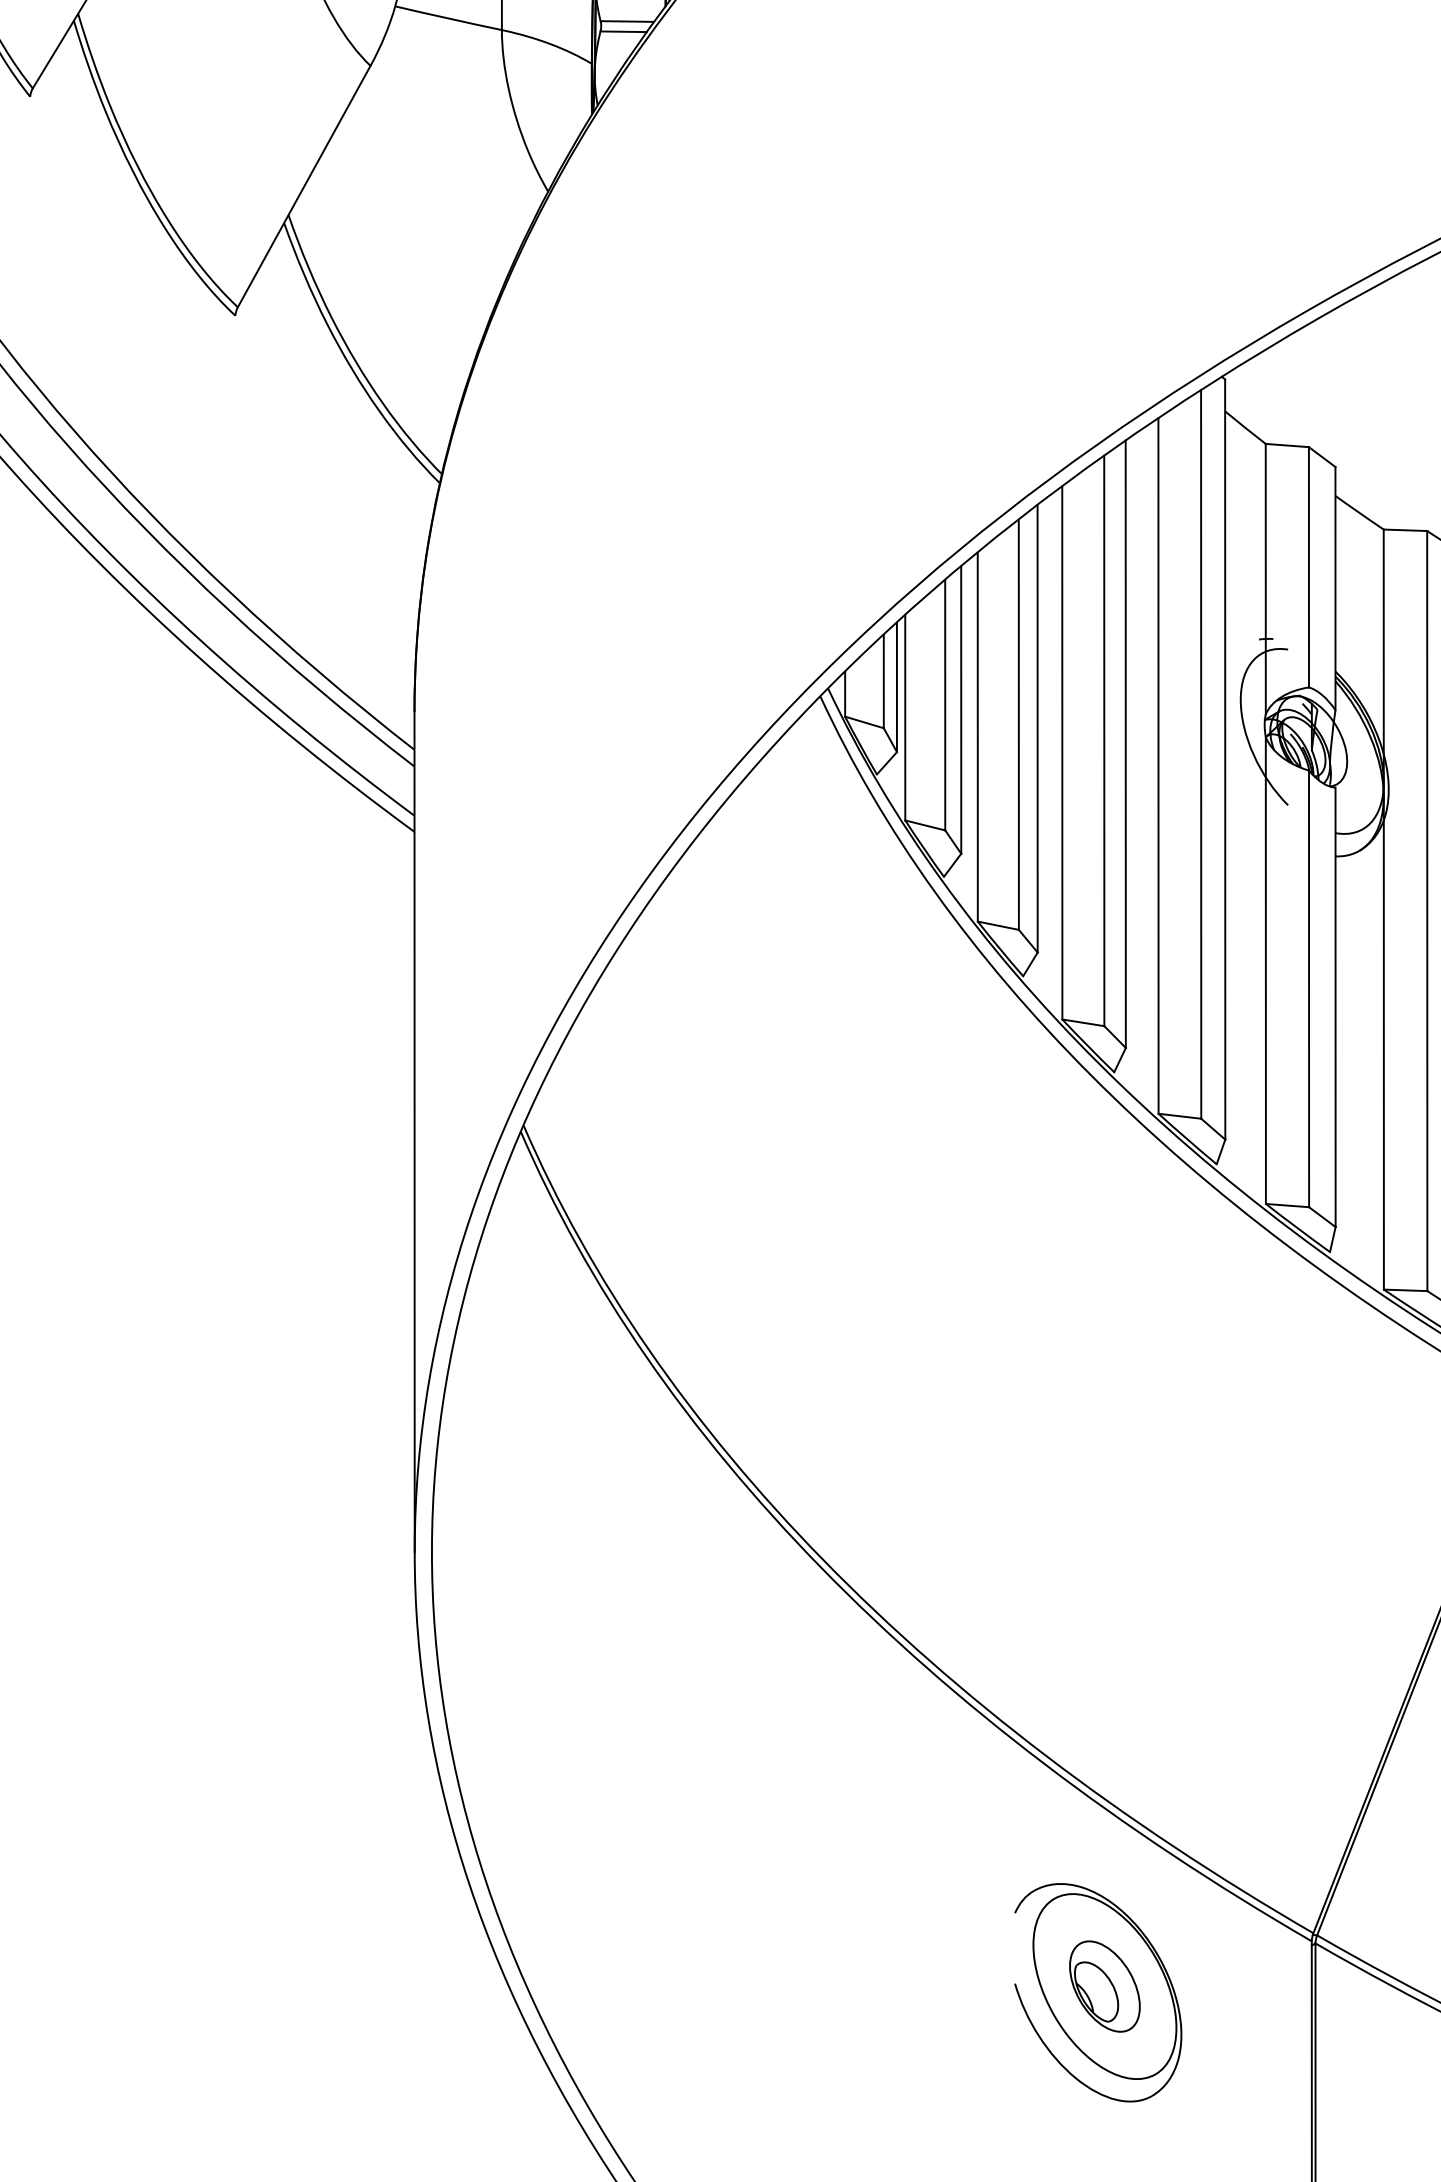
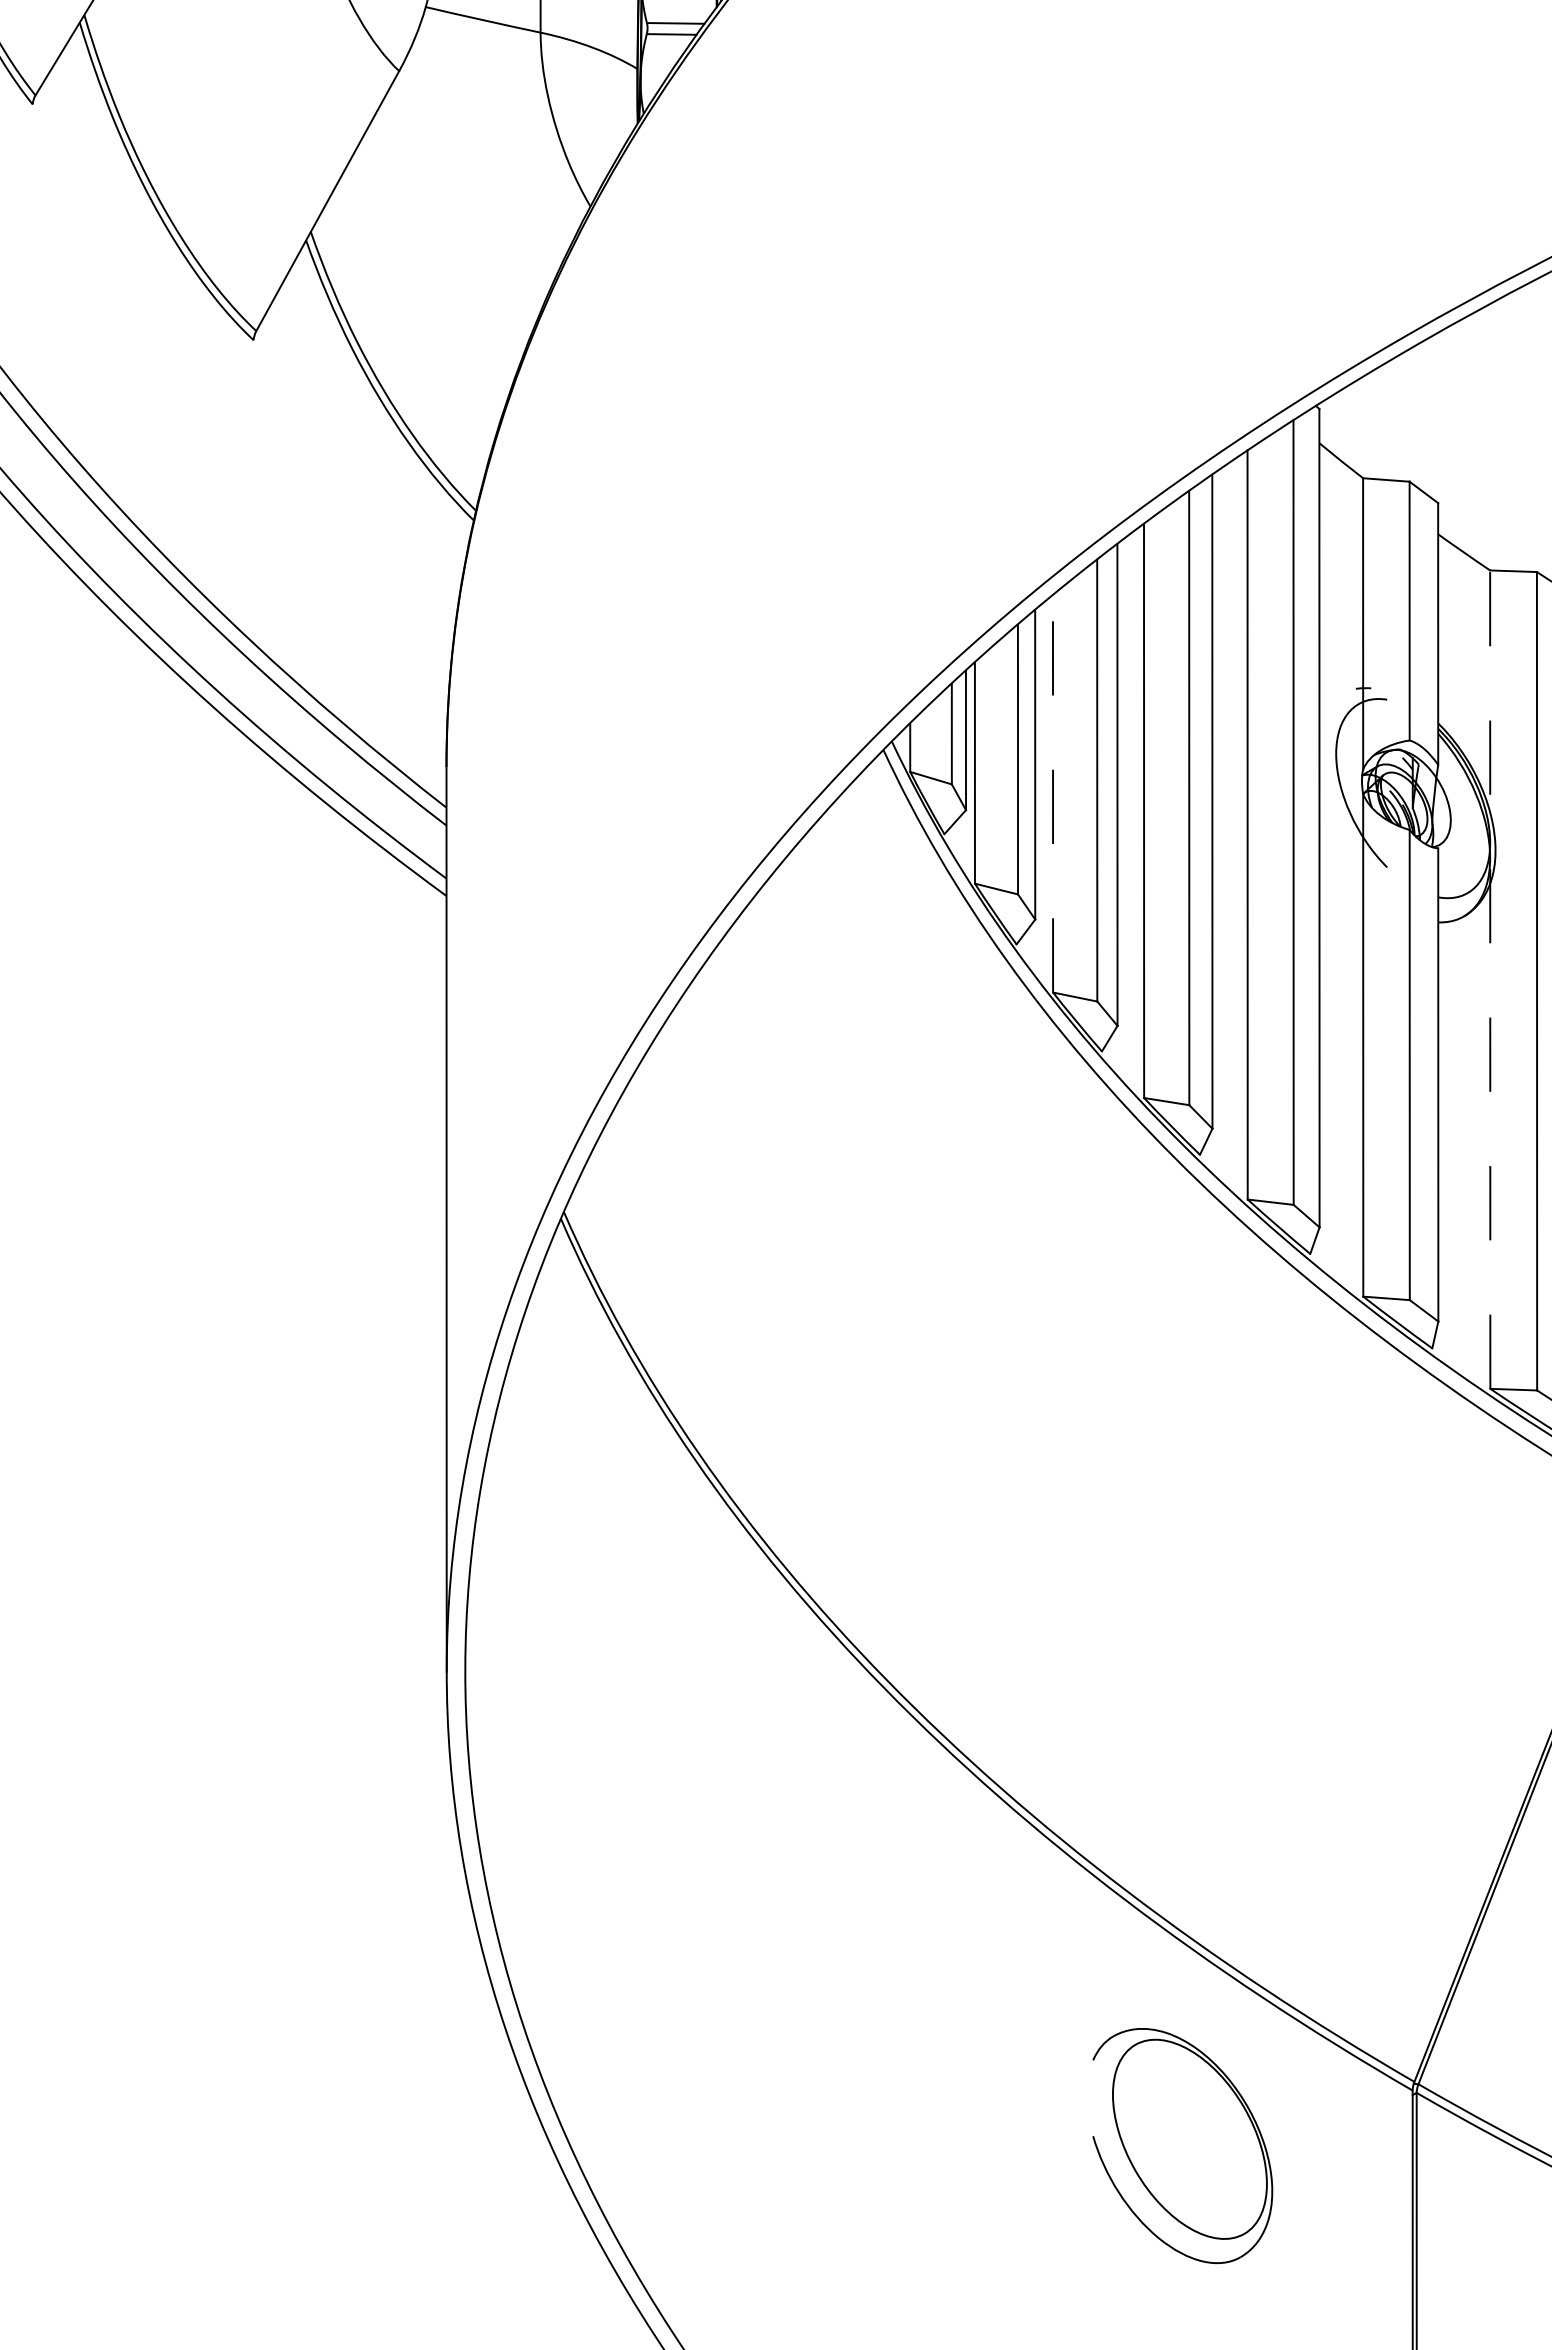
line: (978, 736) -> (1053, 793), solid -> dashed
line: (1384, 909) -> (1490, 979), solid -> dashed
part: (1104, 1985) -> (1189, 2138), removed

